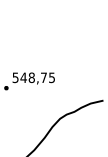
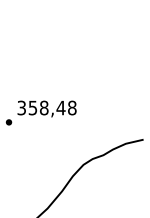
text: (33, 77) -> (46, 107), 548,75 -> 358,48

